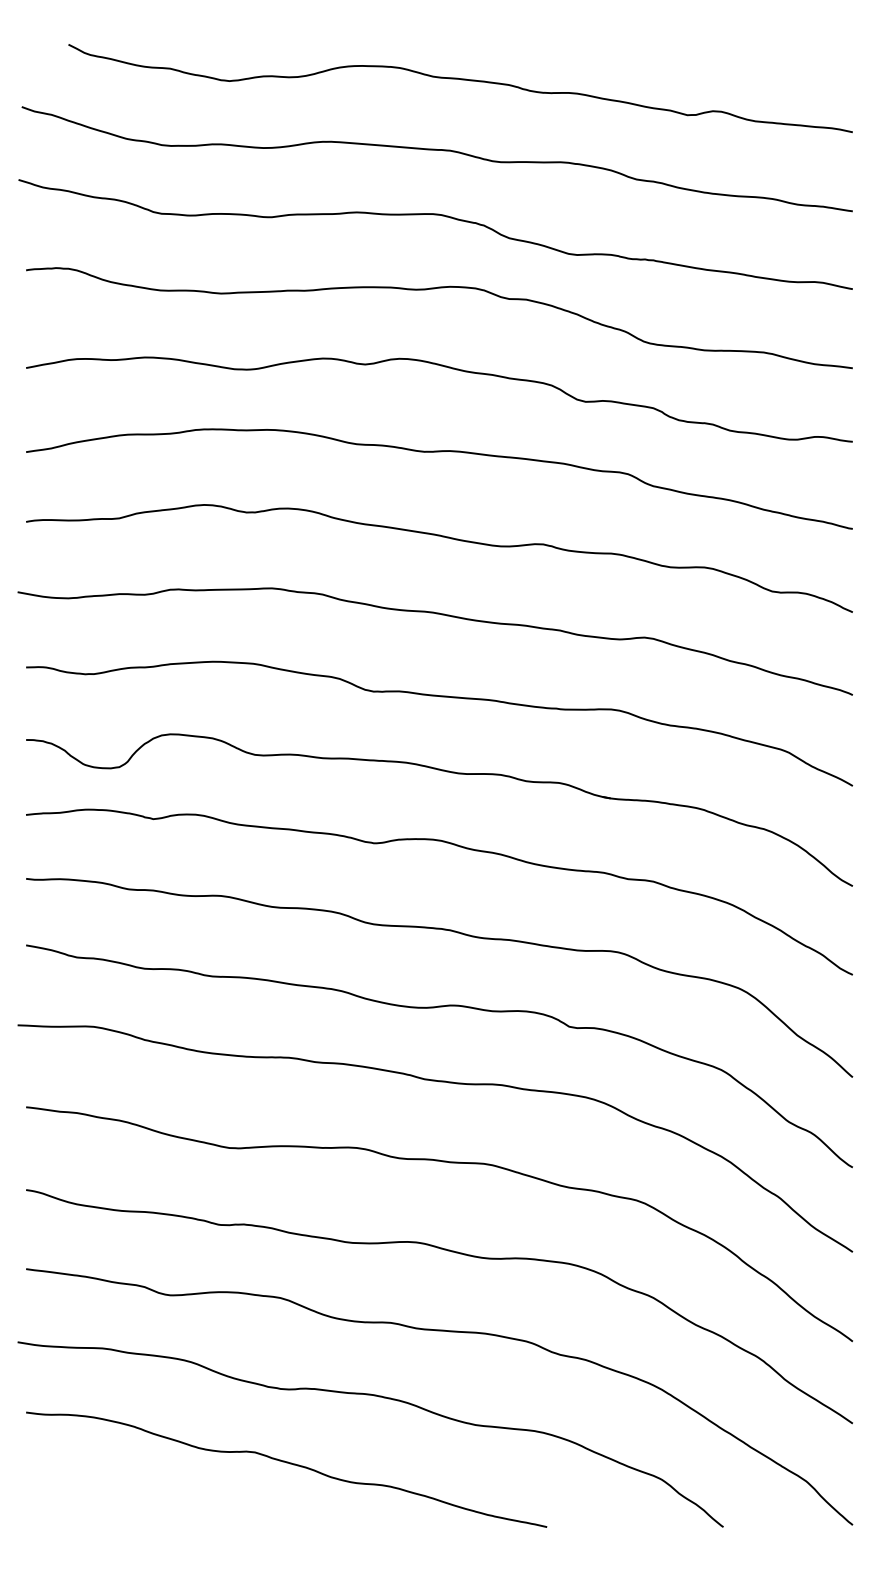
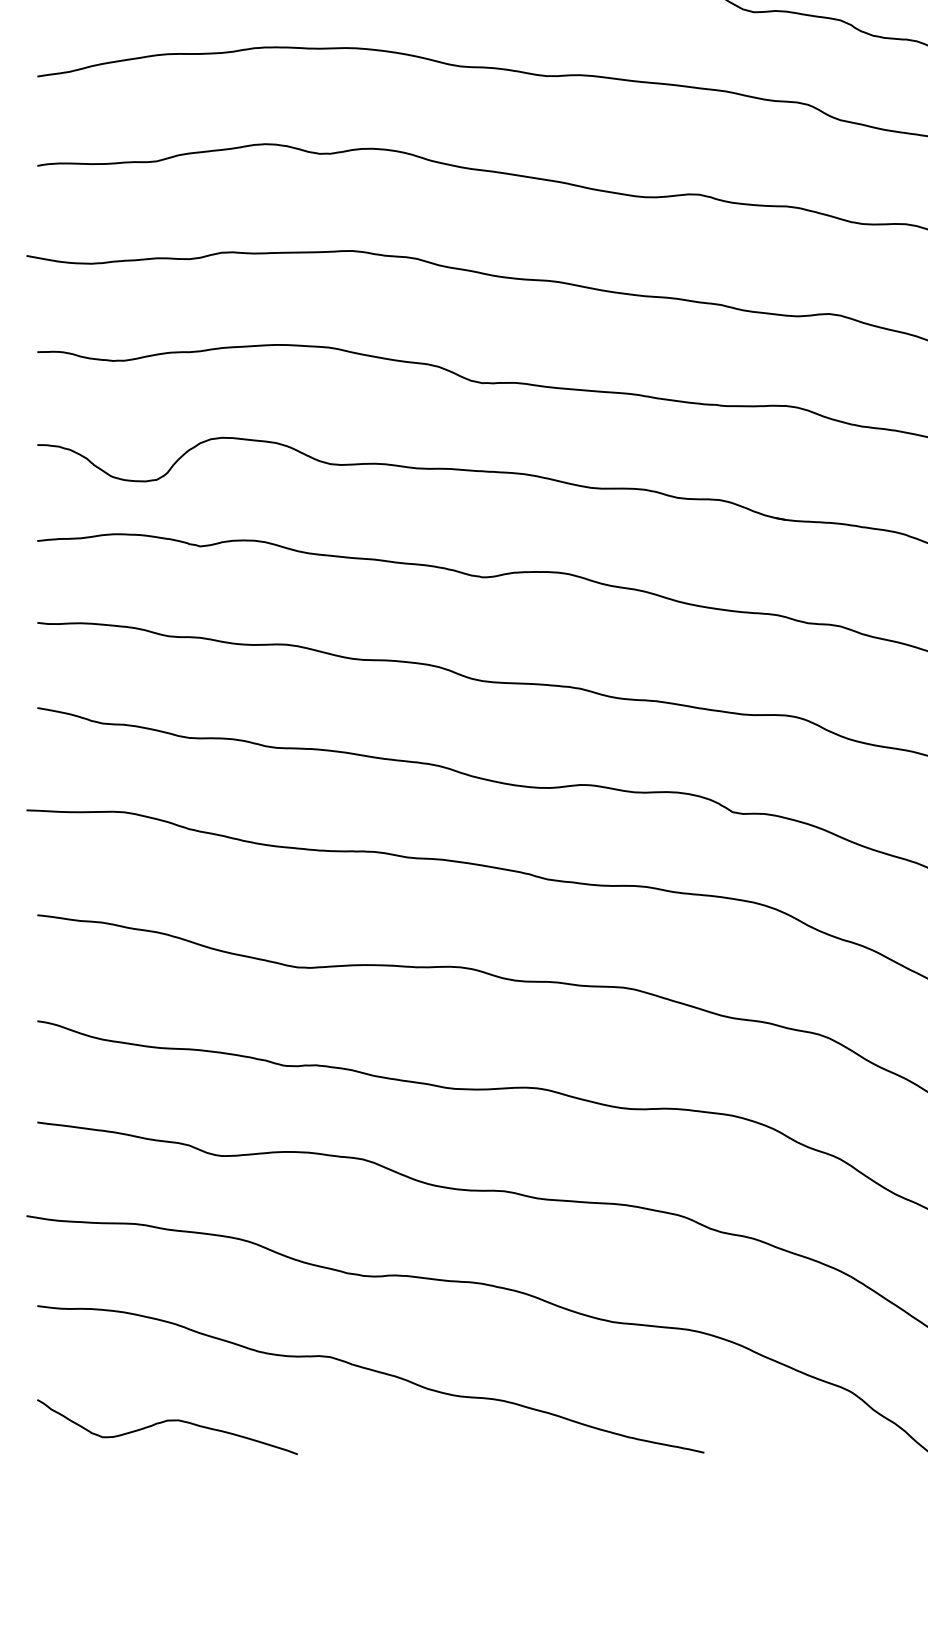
curve: (126, 1503) -> (165, 1422), added

